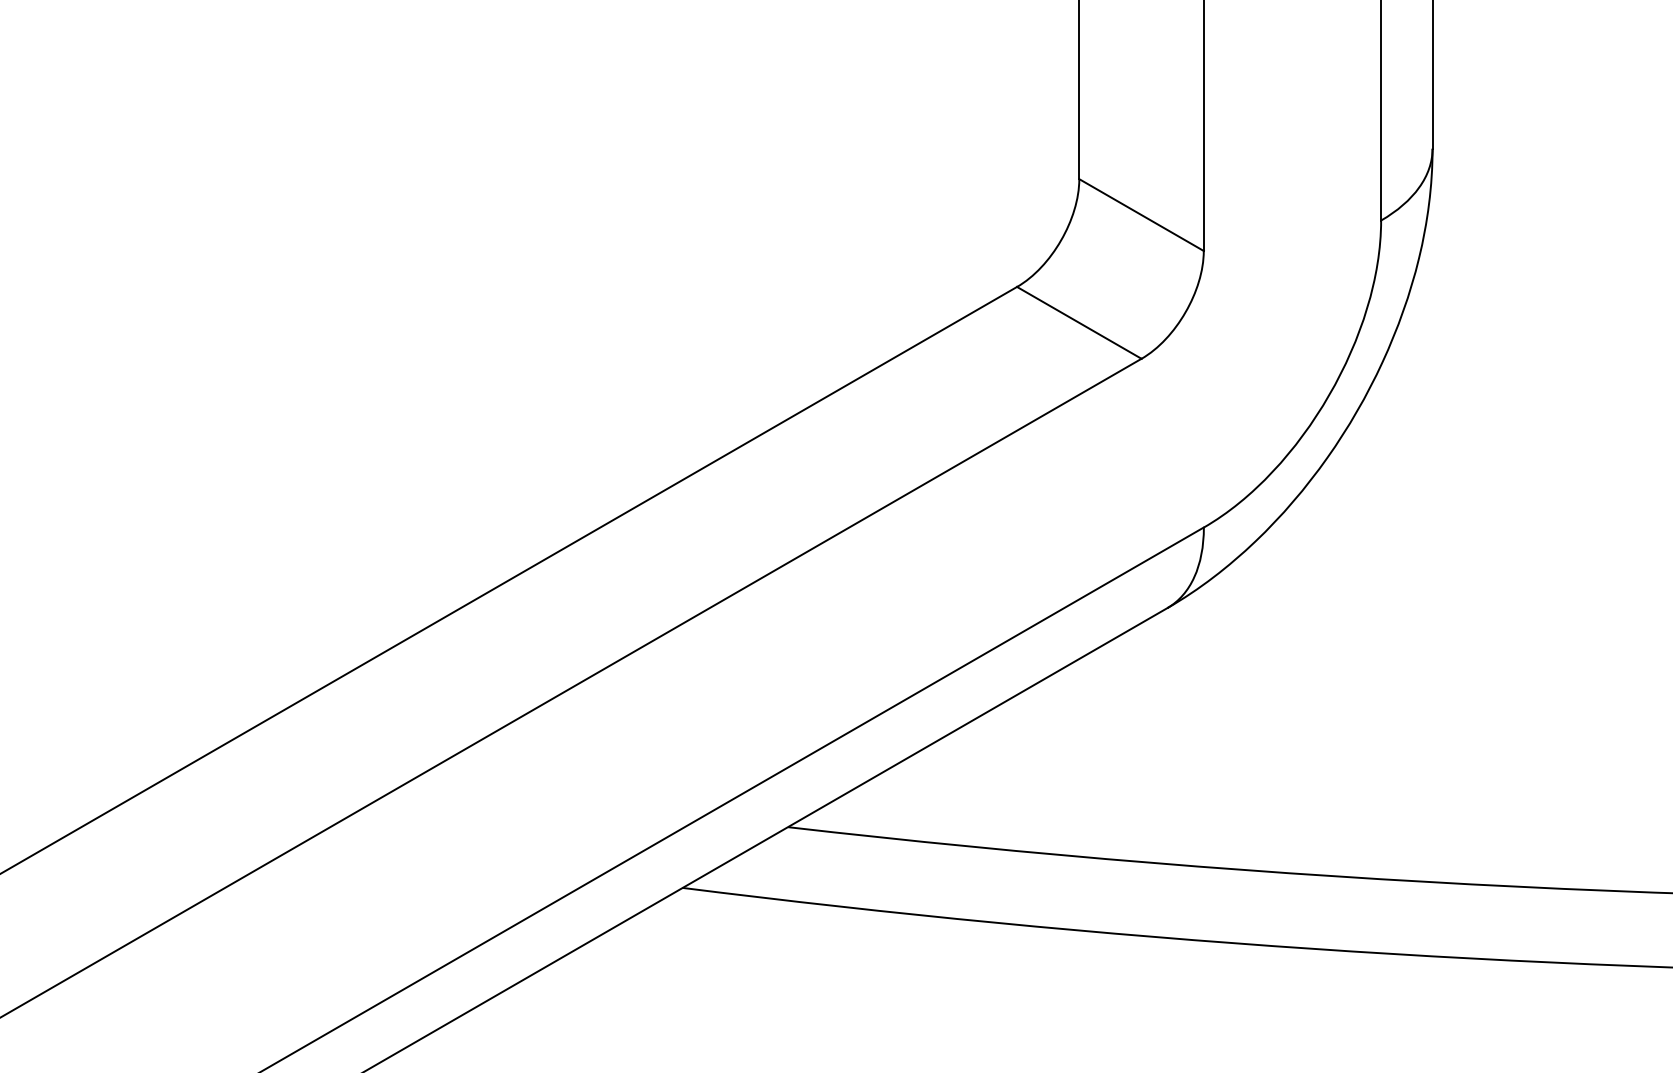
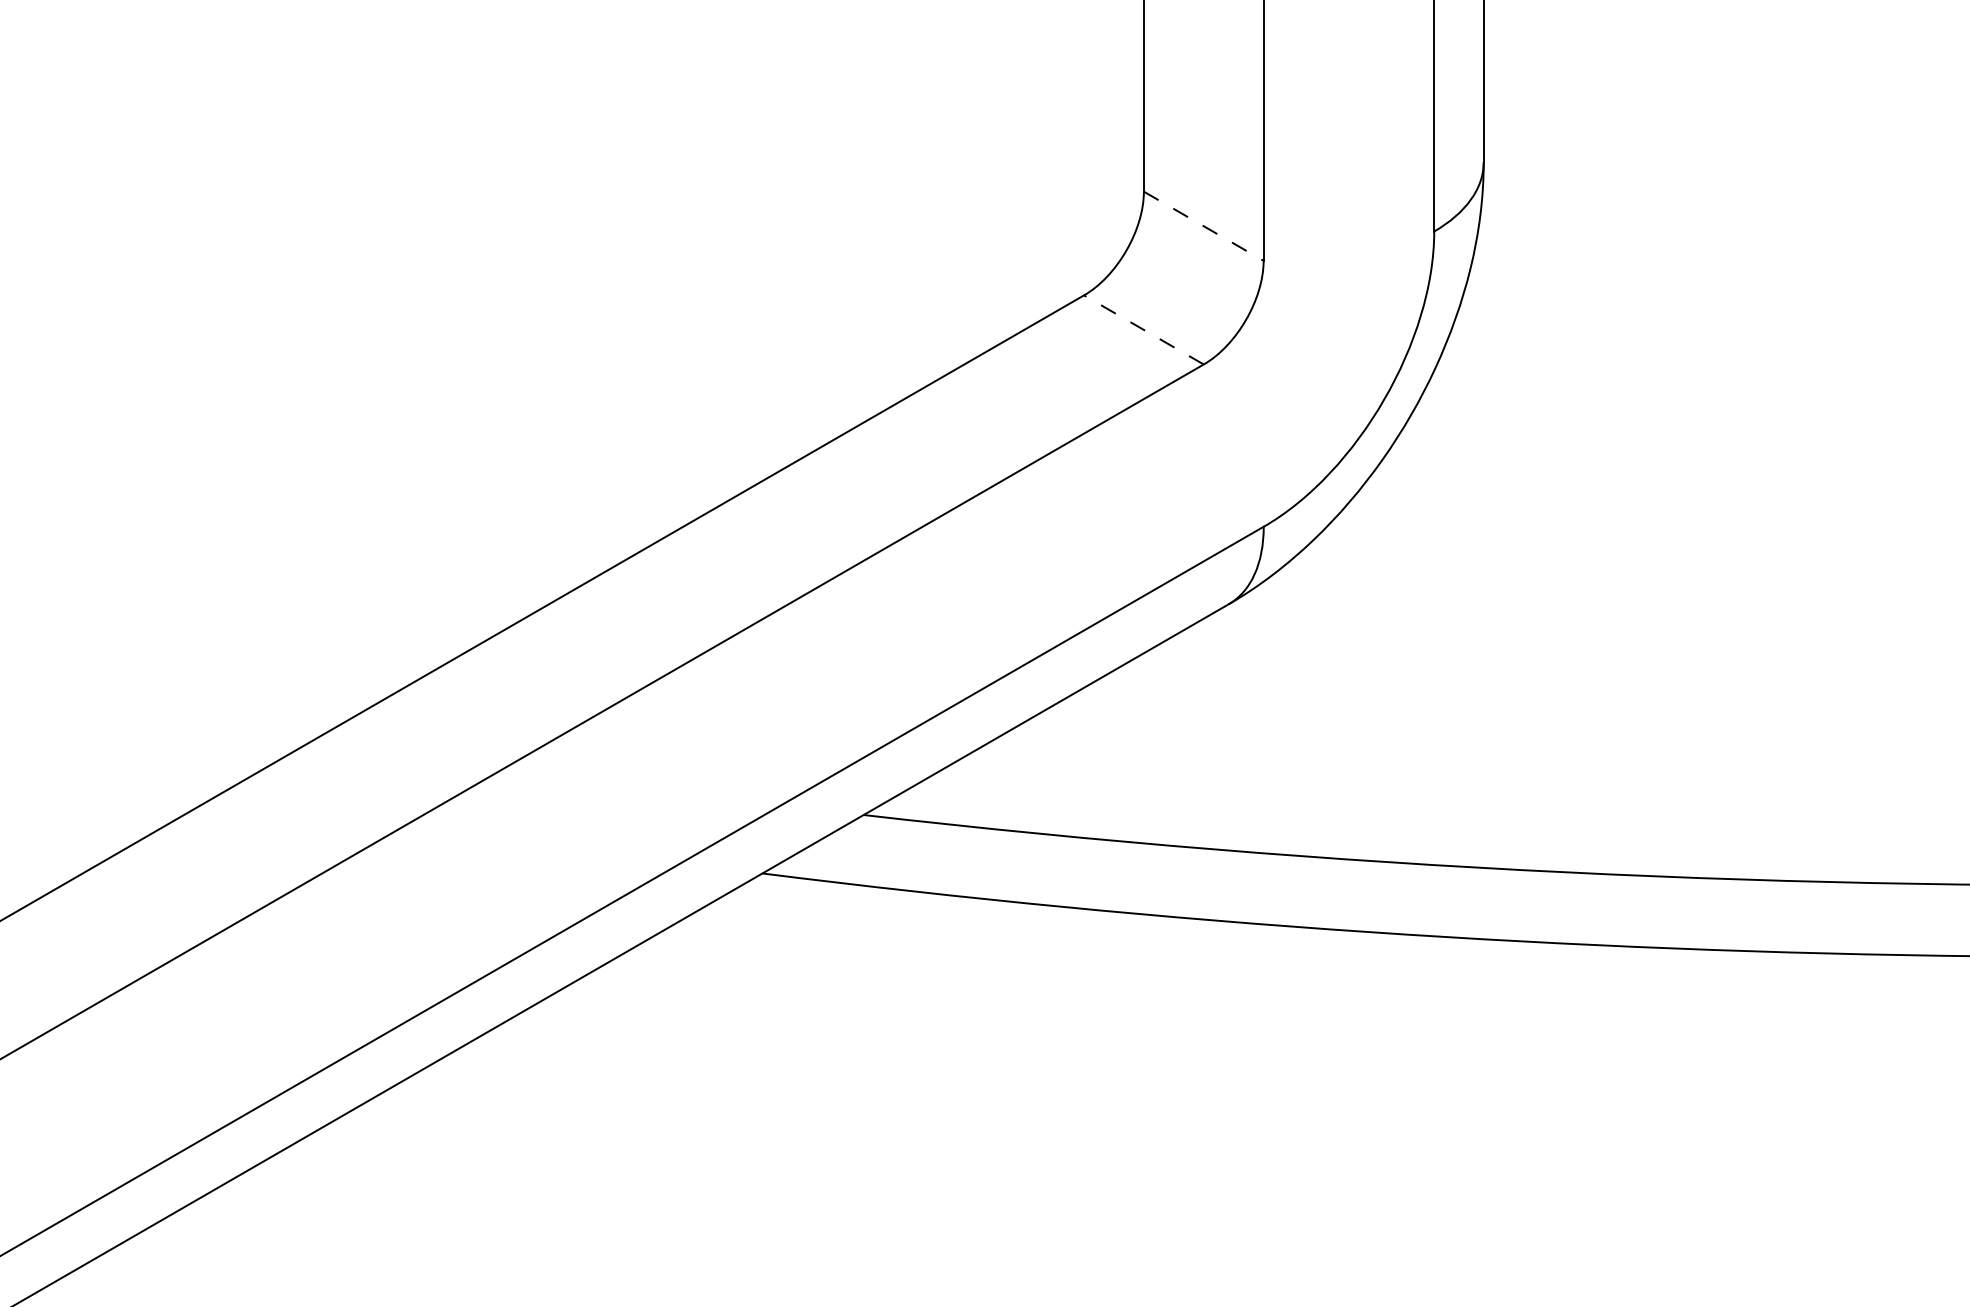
line: (1142, 215) -> (1204, 226), solid -> dashed
line: (1078, 322) -> (1143, 329), solid -> dashed

